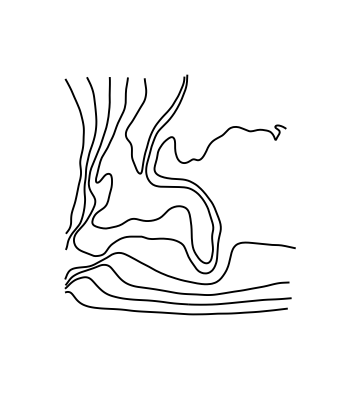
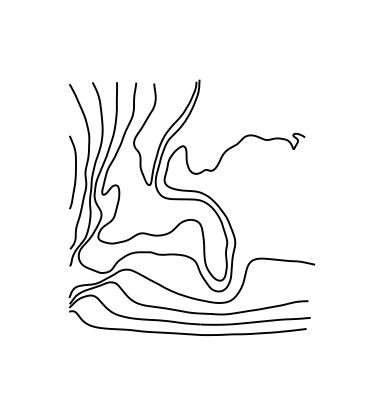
curve: (70, 161) -> (75, 172), added

